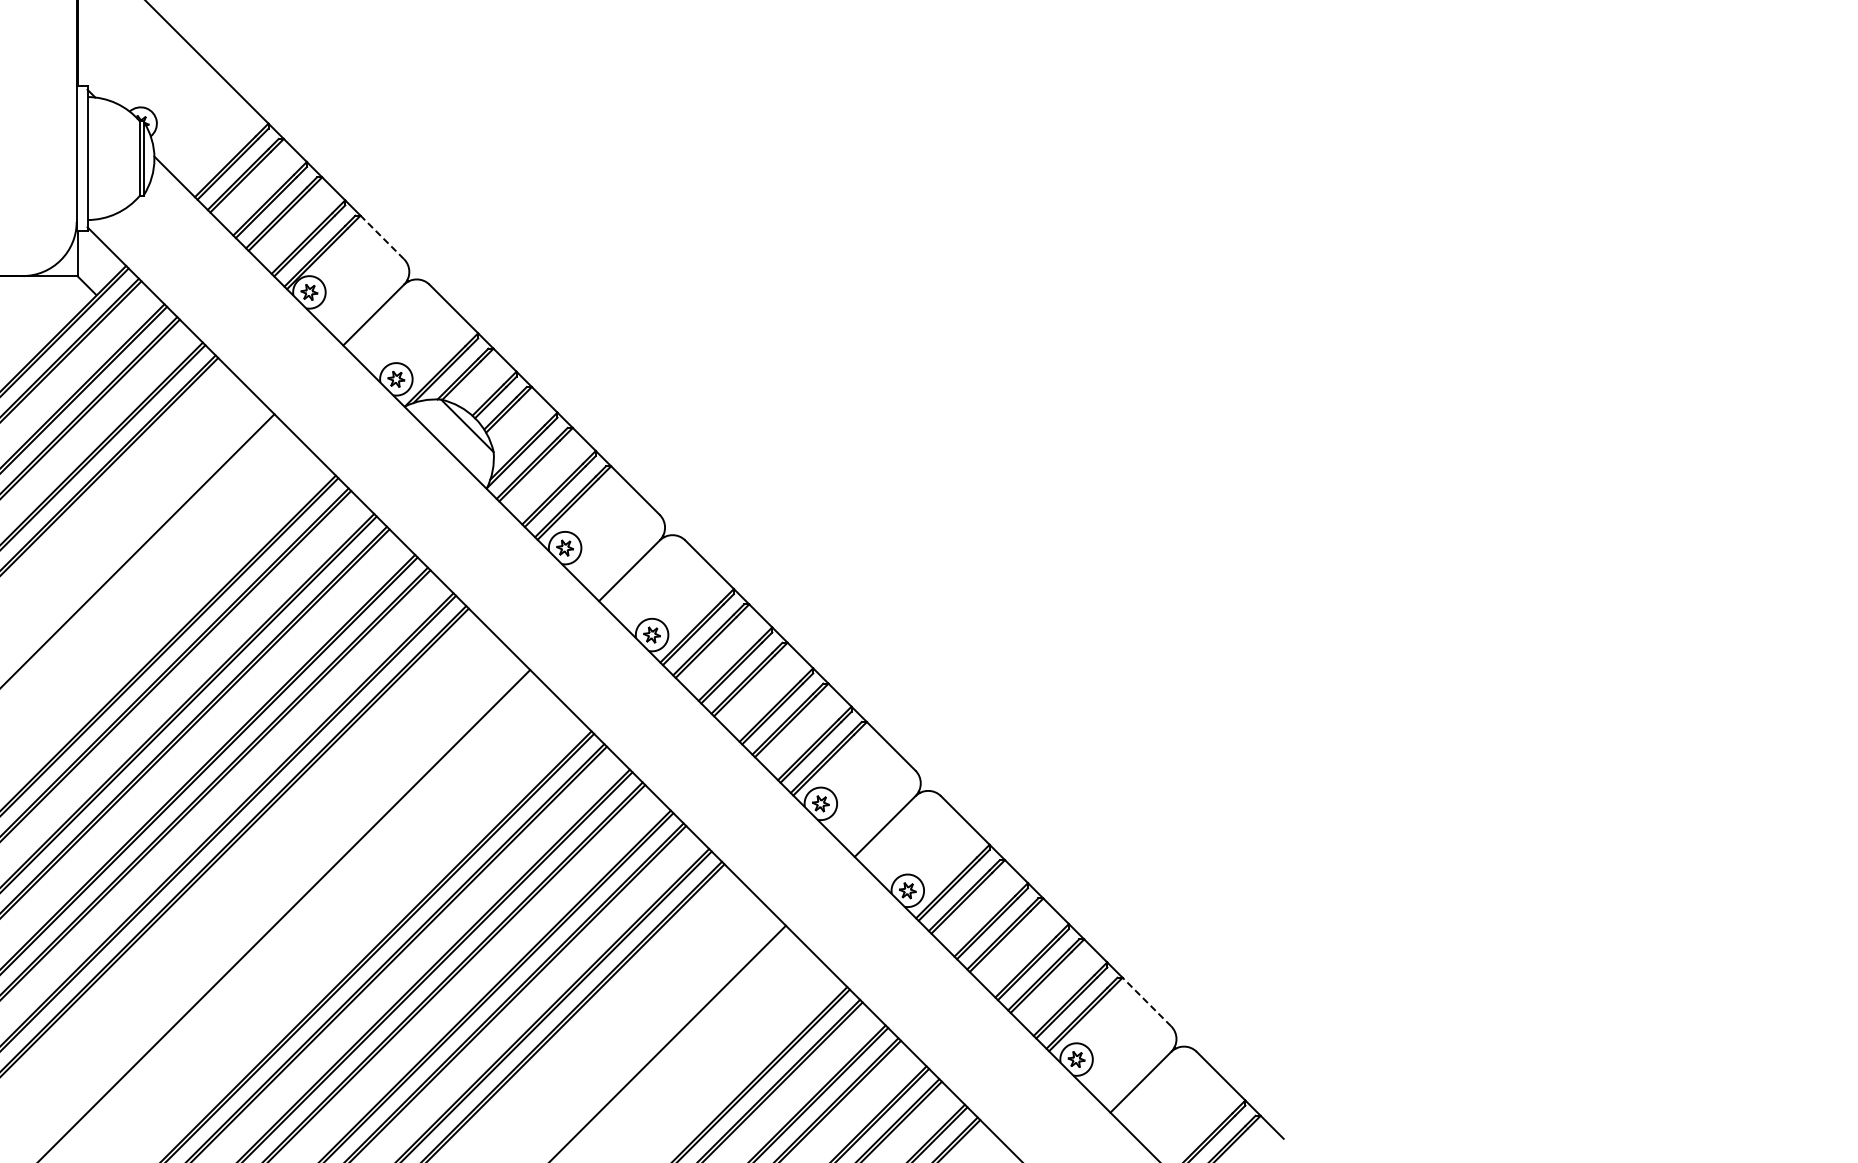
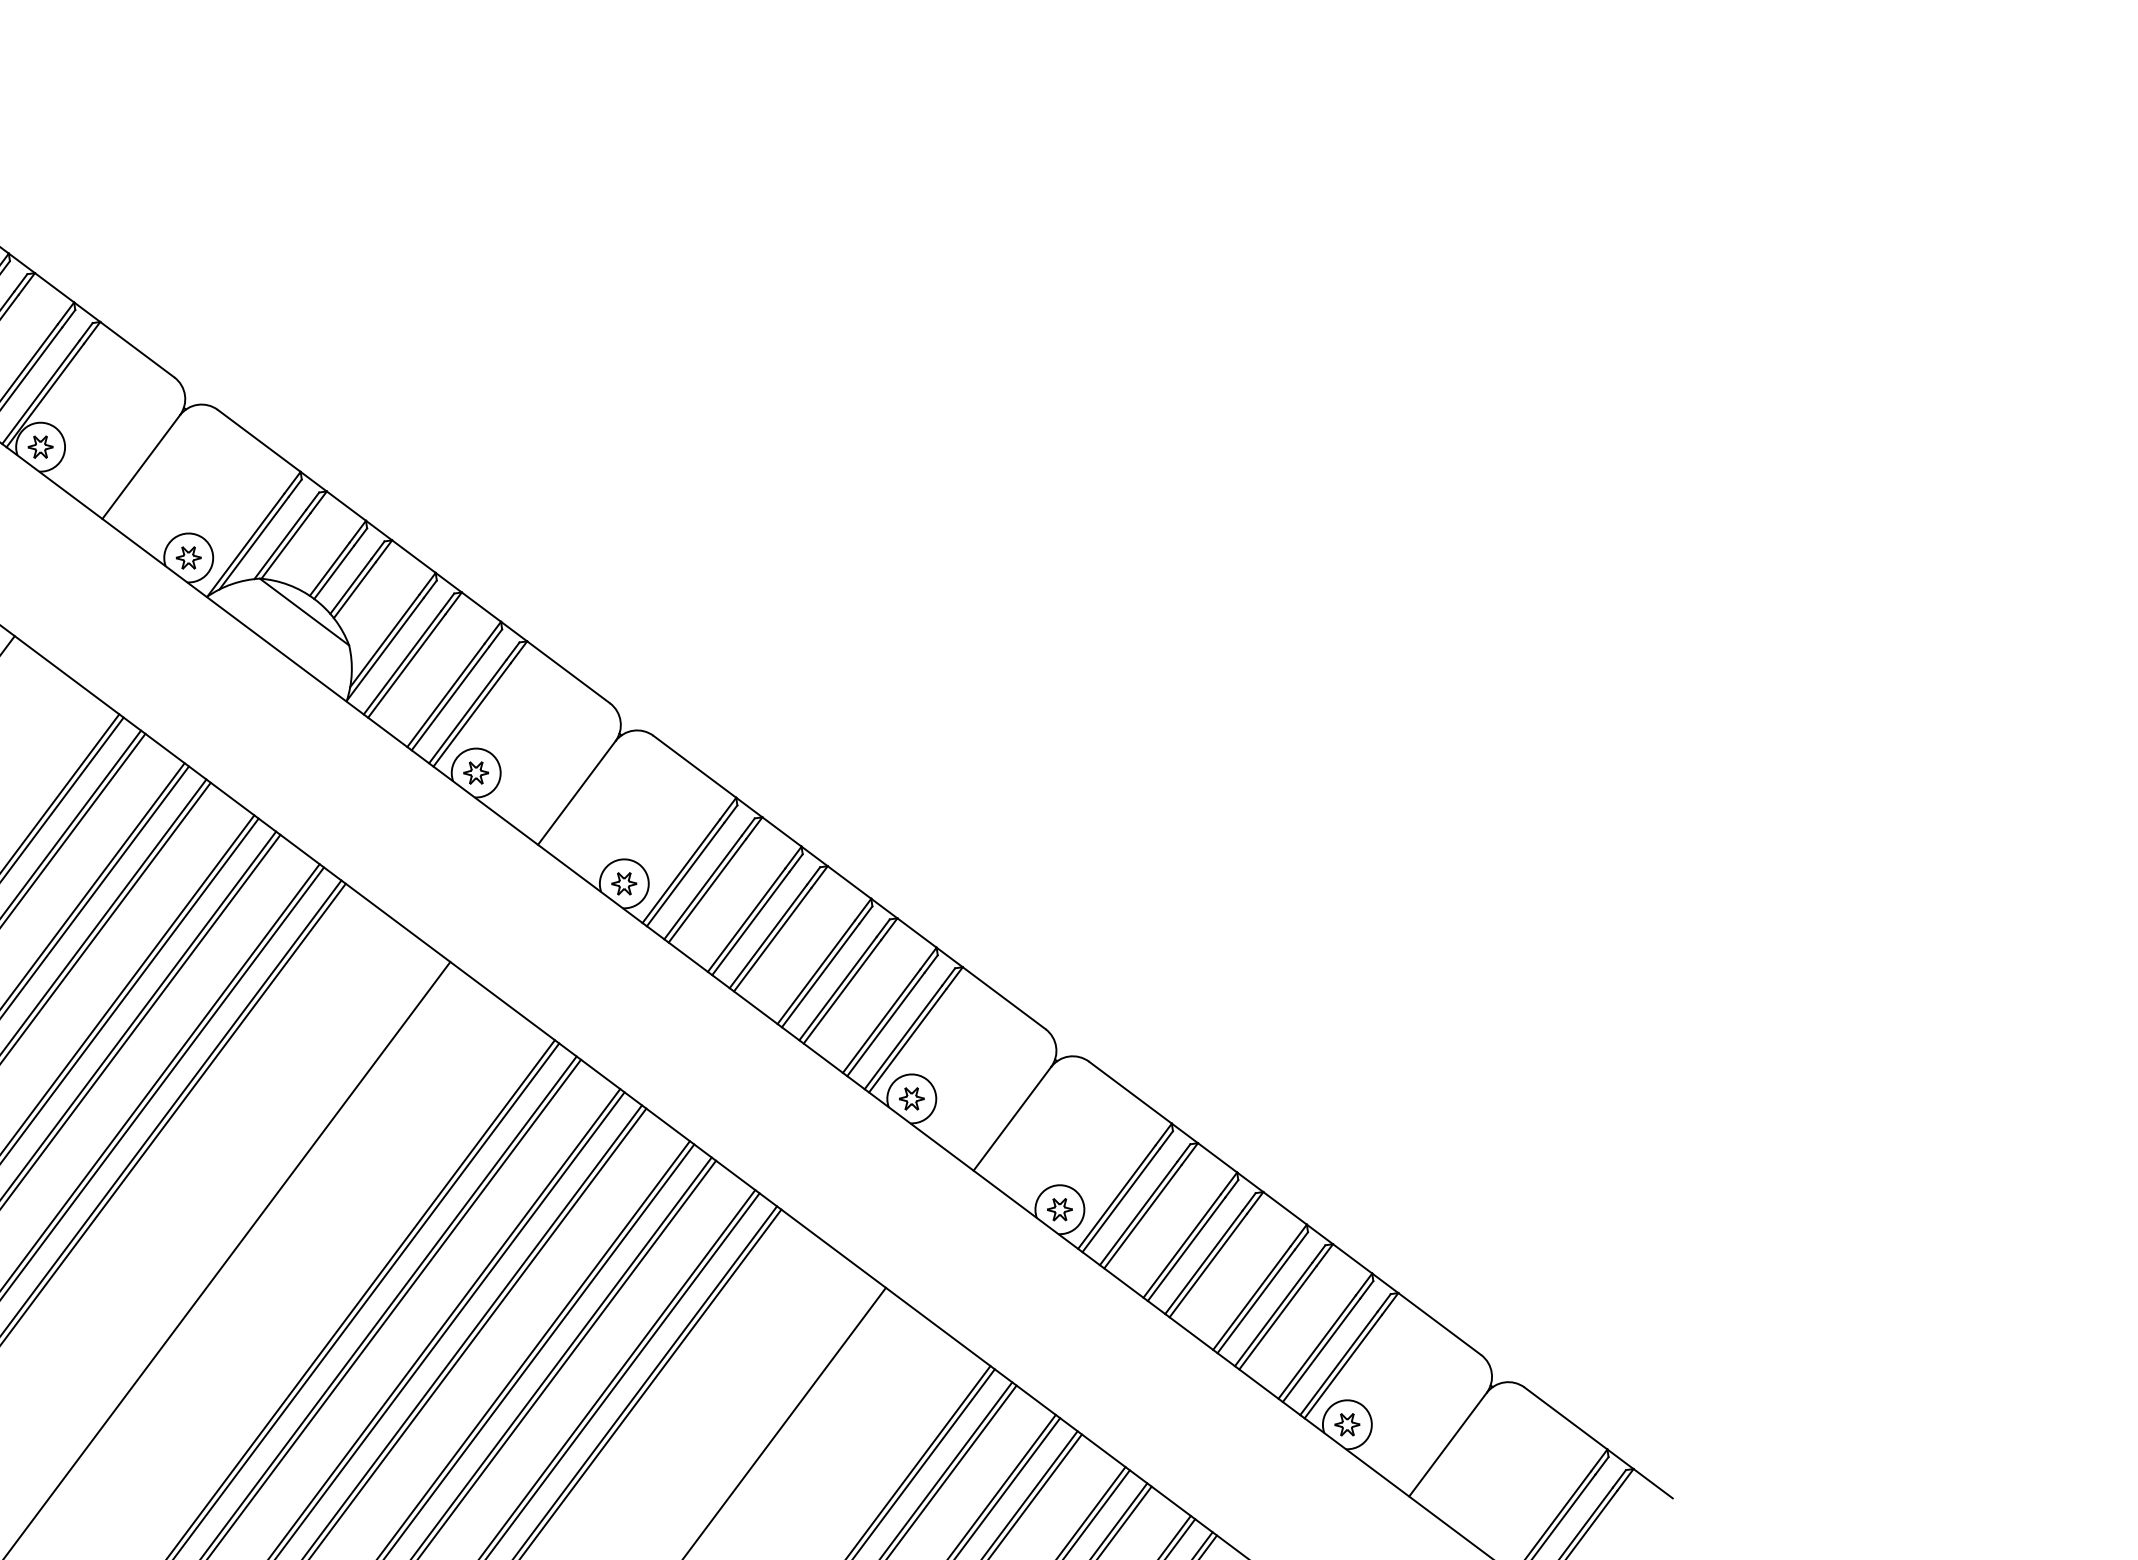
line: (382, 237) -> (137, 349), dashed -> solid
line: (1146, 1001) -> (1439, 1323), dashed -> solid

